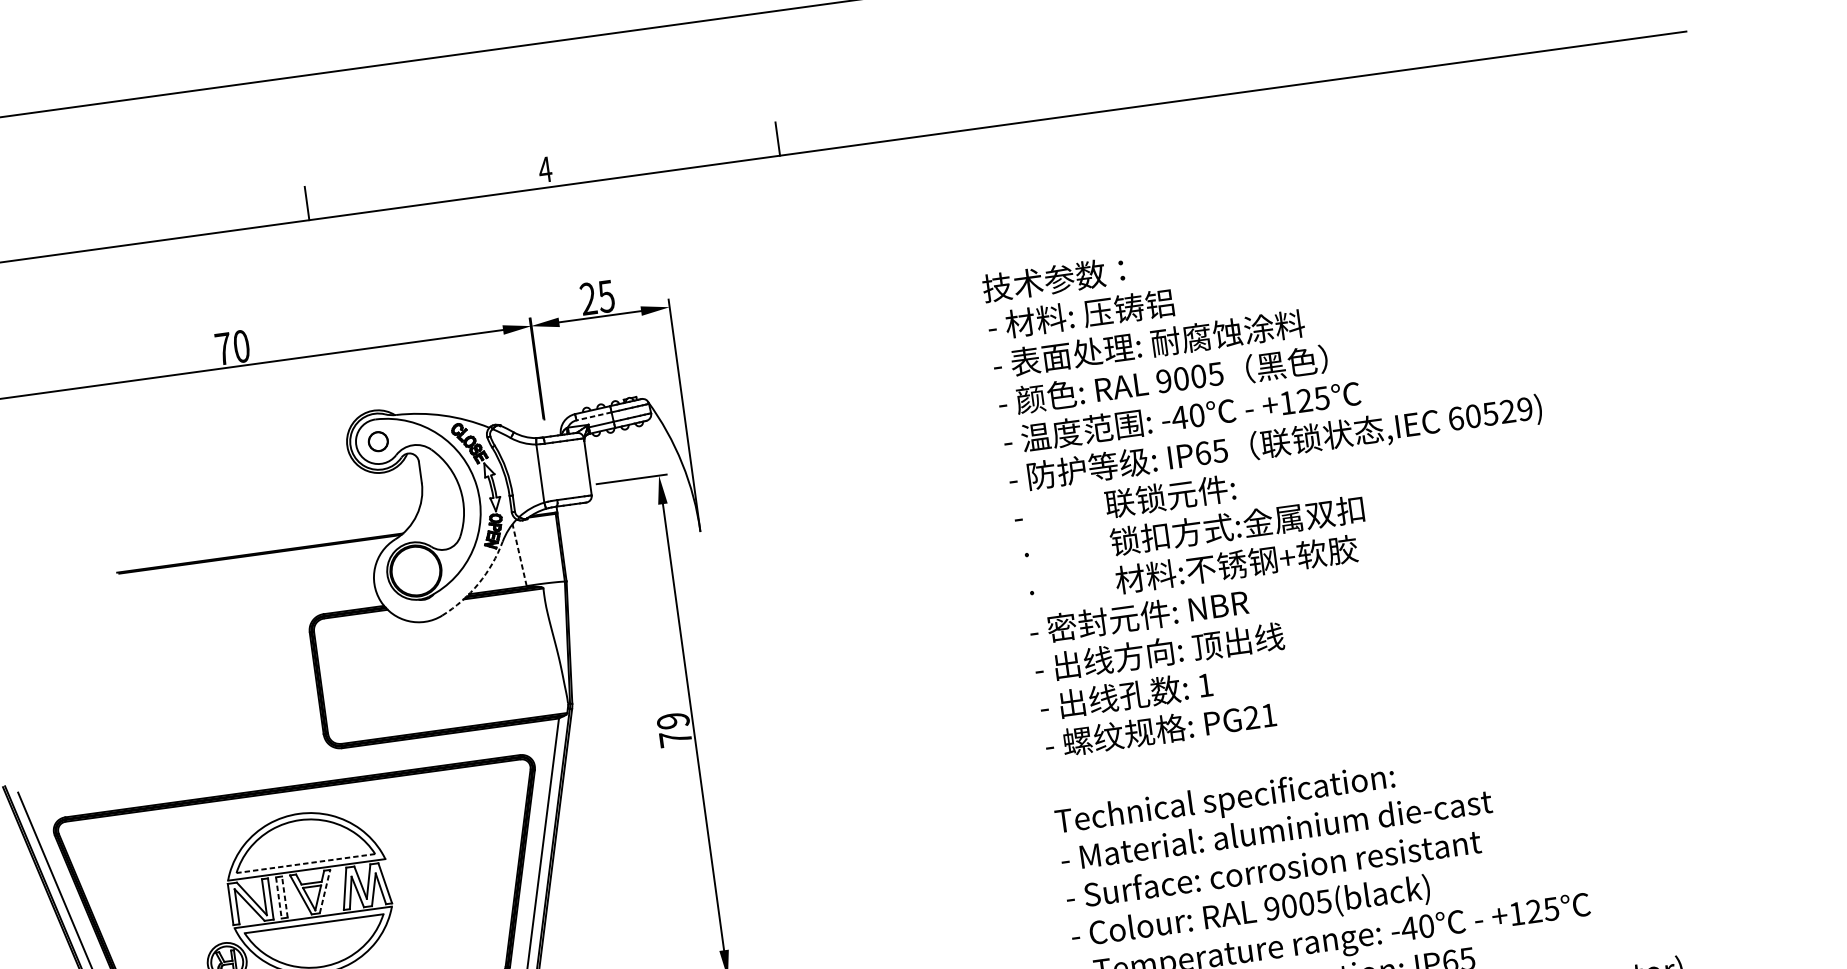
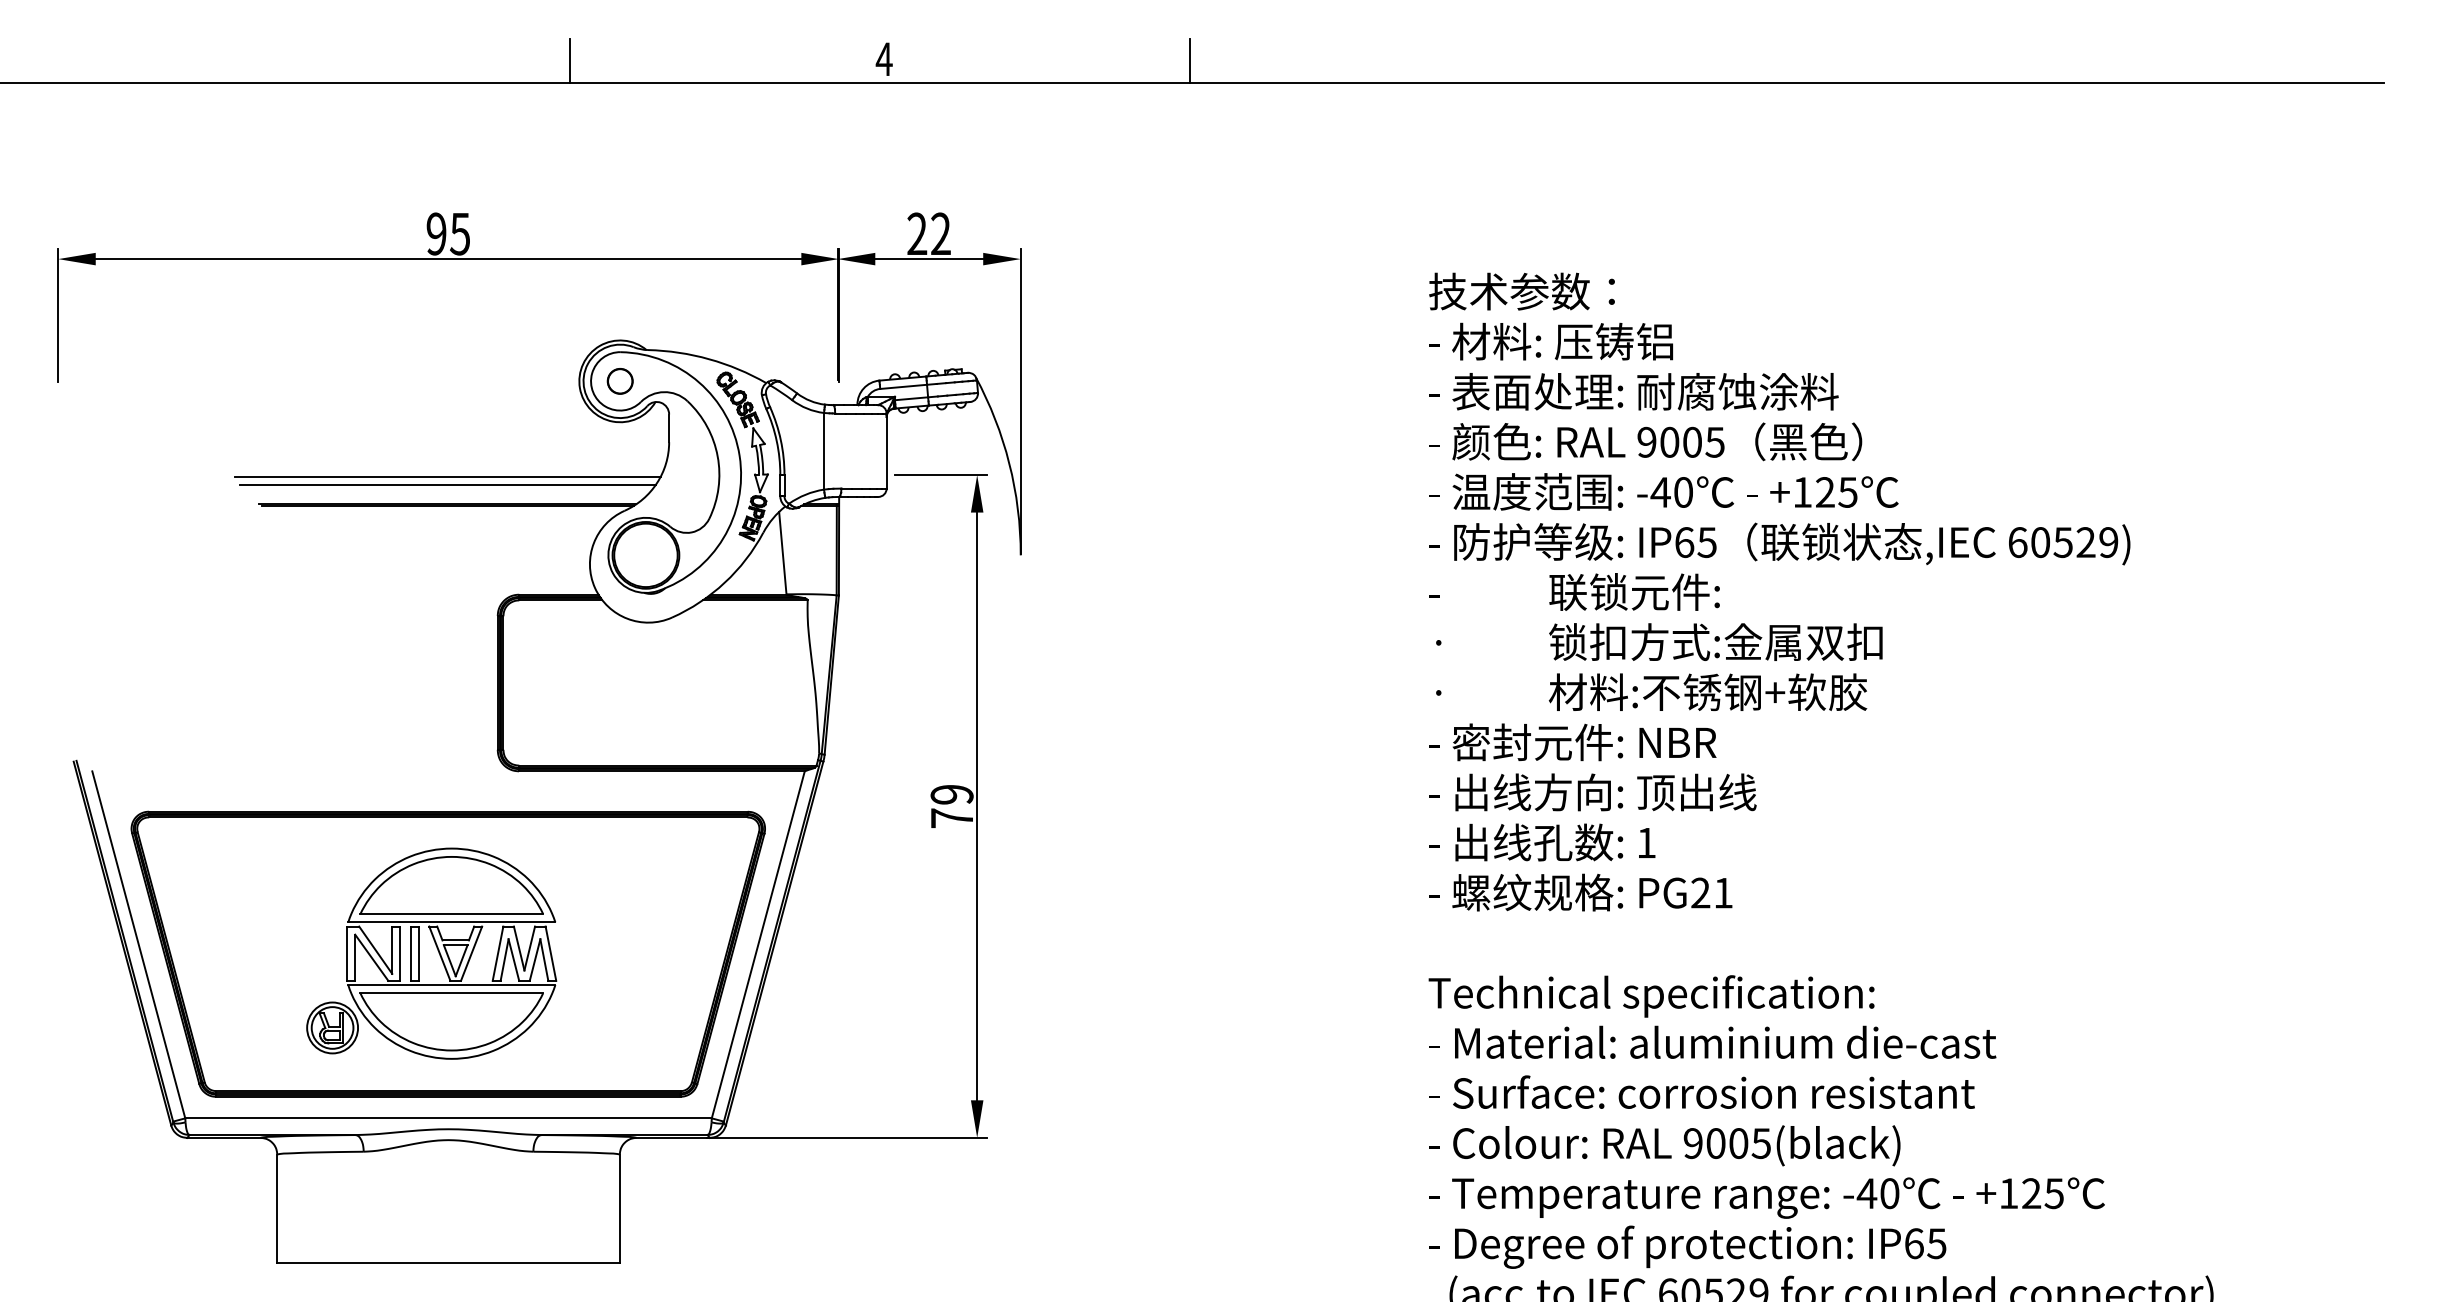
text: (606, 296) -> (940, 233), 25 -> 22
text: (232, 347) -> (448, 233), 70 -> 95
line: (593, 416) -> (903, 386), dashed -> solid
line: (257, 531) -> (447, 476), added
line: (258, 538) -> (447, 485), added
line: (519, 554) -> (782, 552), dashed -> solid
arc: (478, 583) -> (724, 582), dashed -> solid
line: (305, 863) -> (451, 914), dashed -> solid
line: (324, 891) -> (471, 953), dashed -> solid
line: (284, 896) -> (418, 953), dashed -> solid
line: (278, 898) -> (410, 954), dashed -> solid

